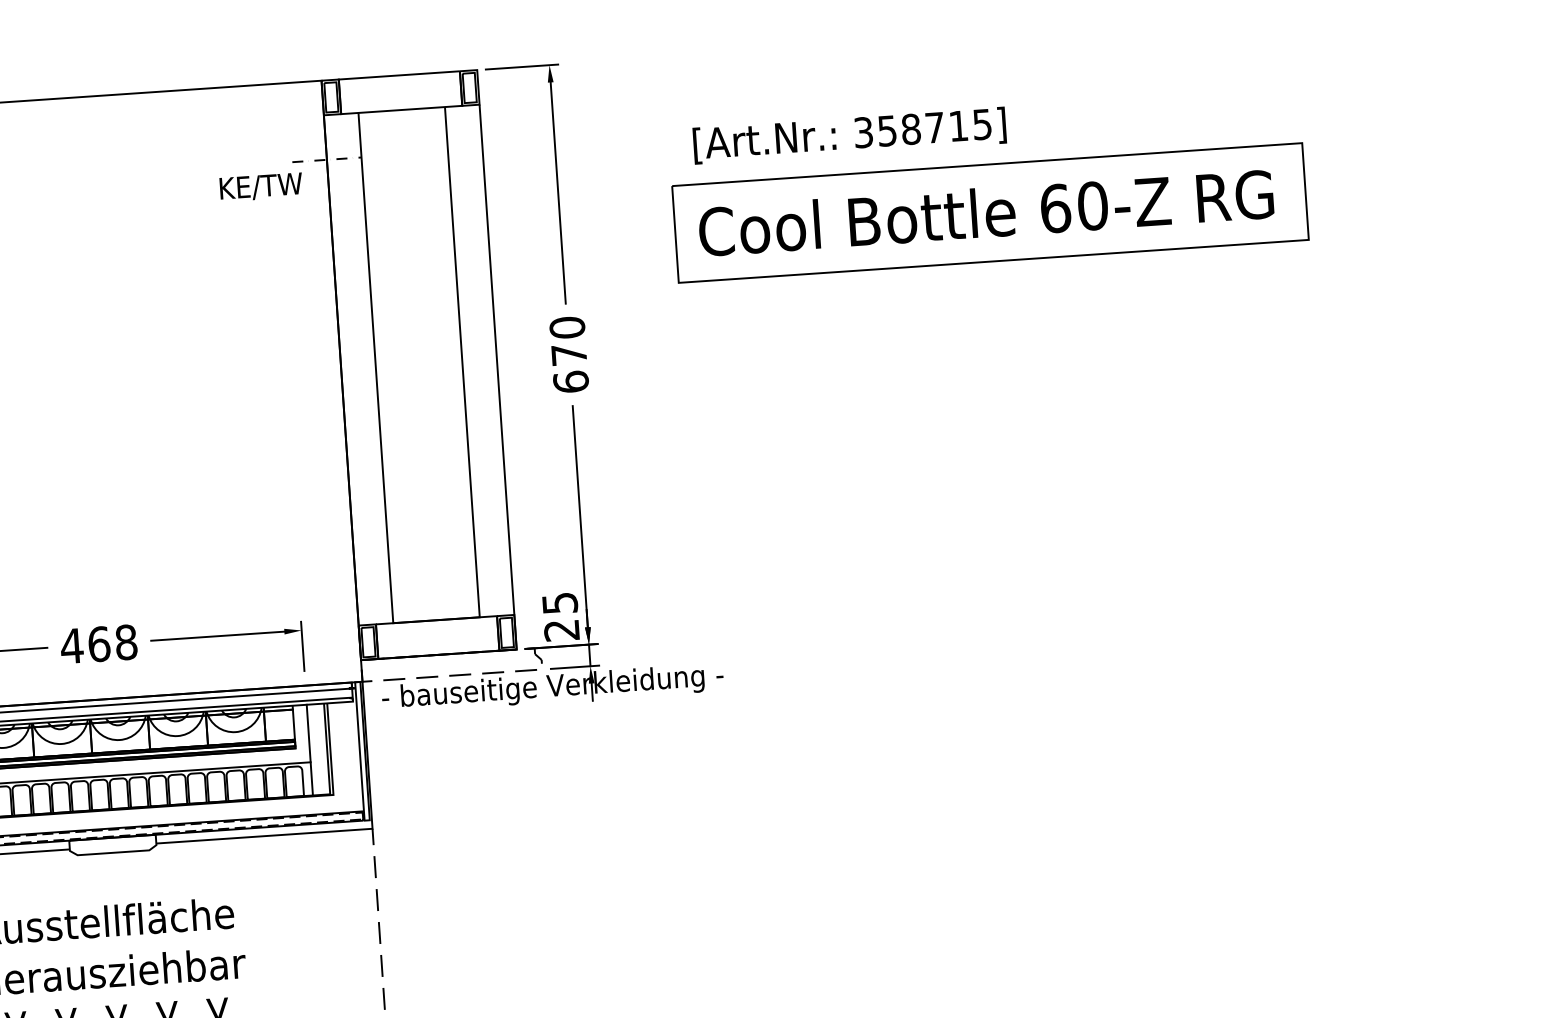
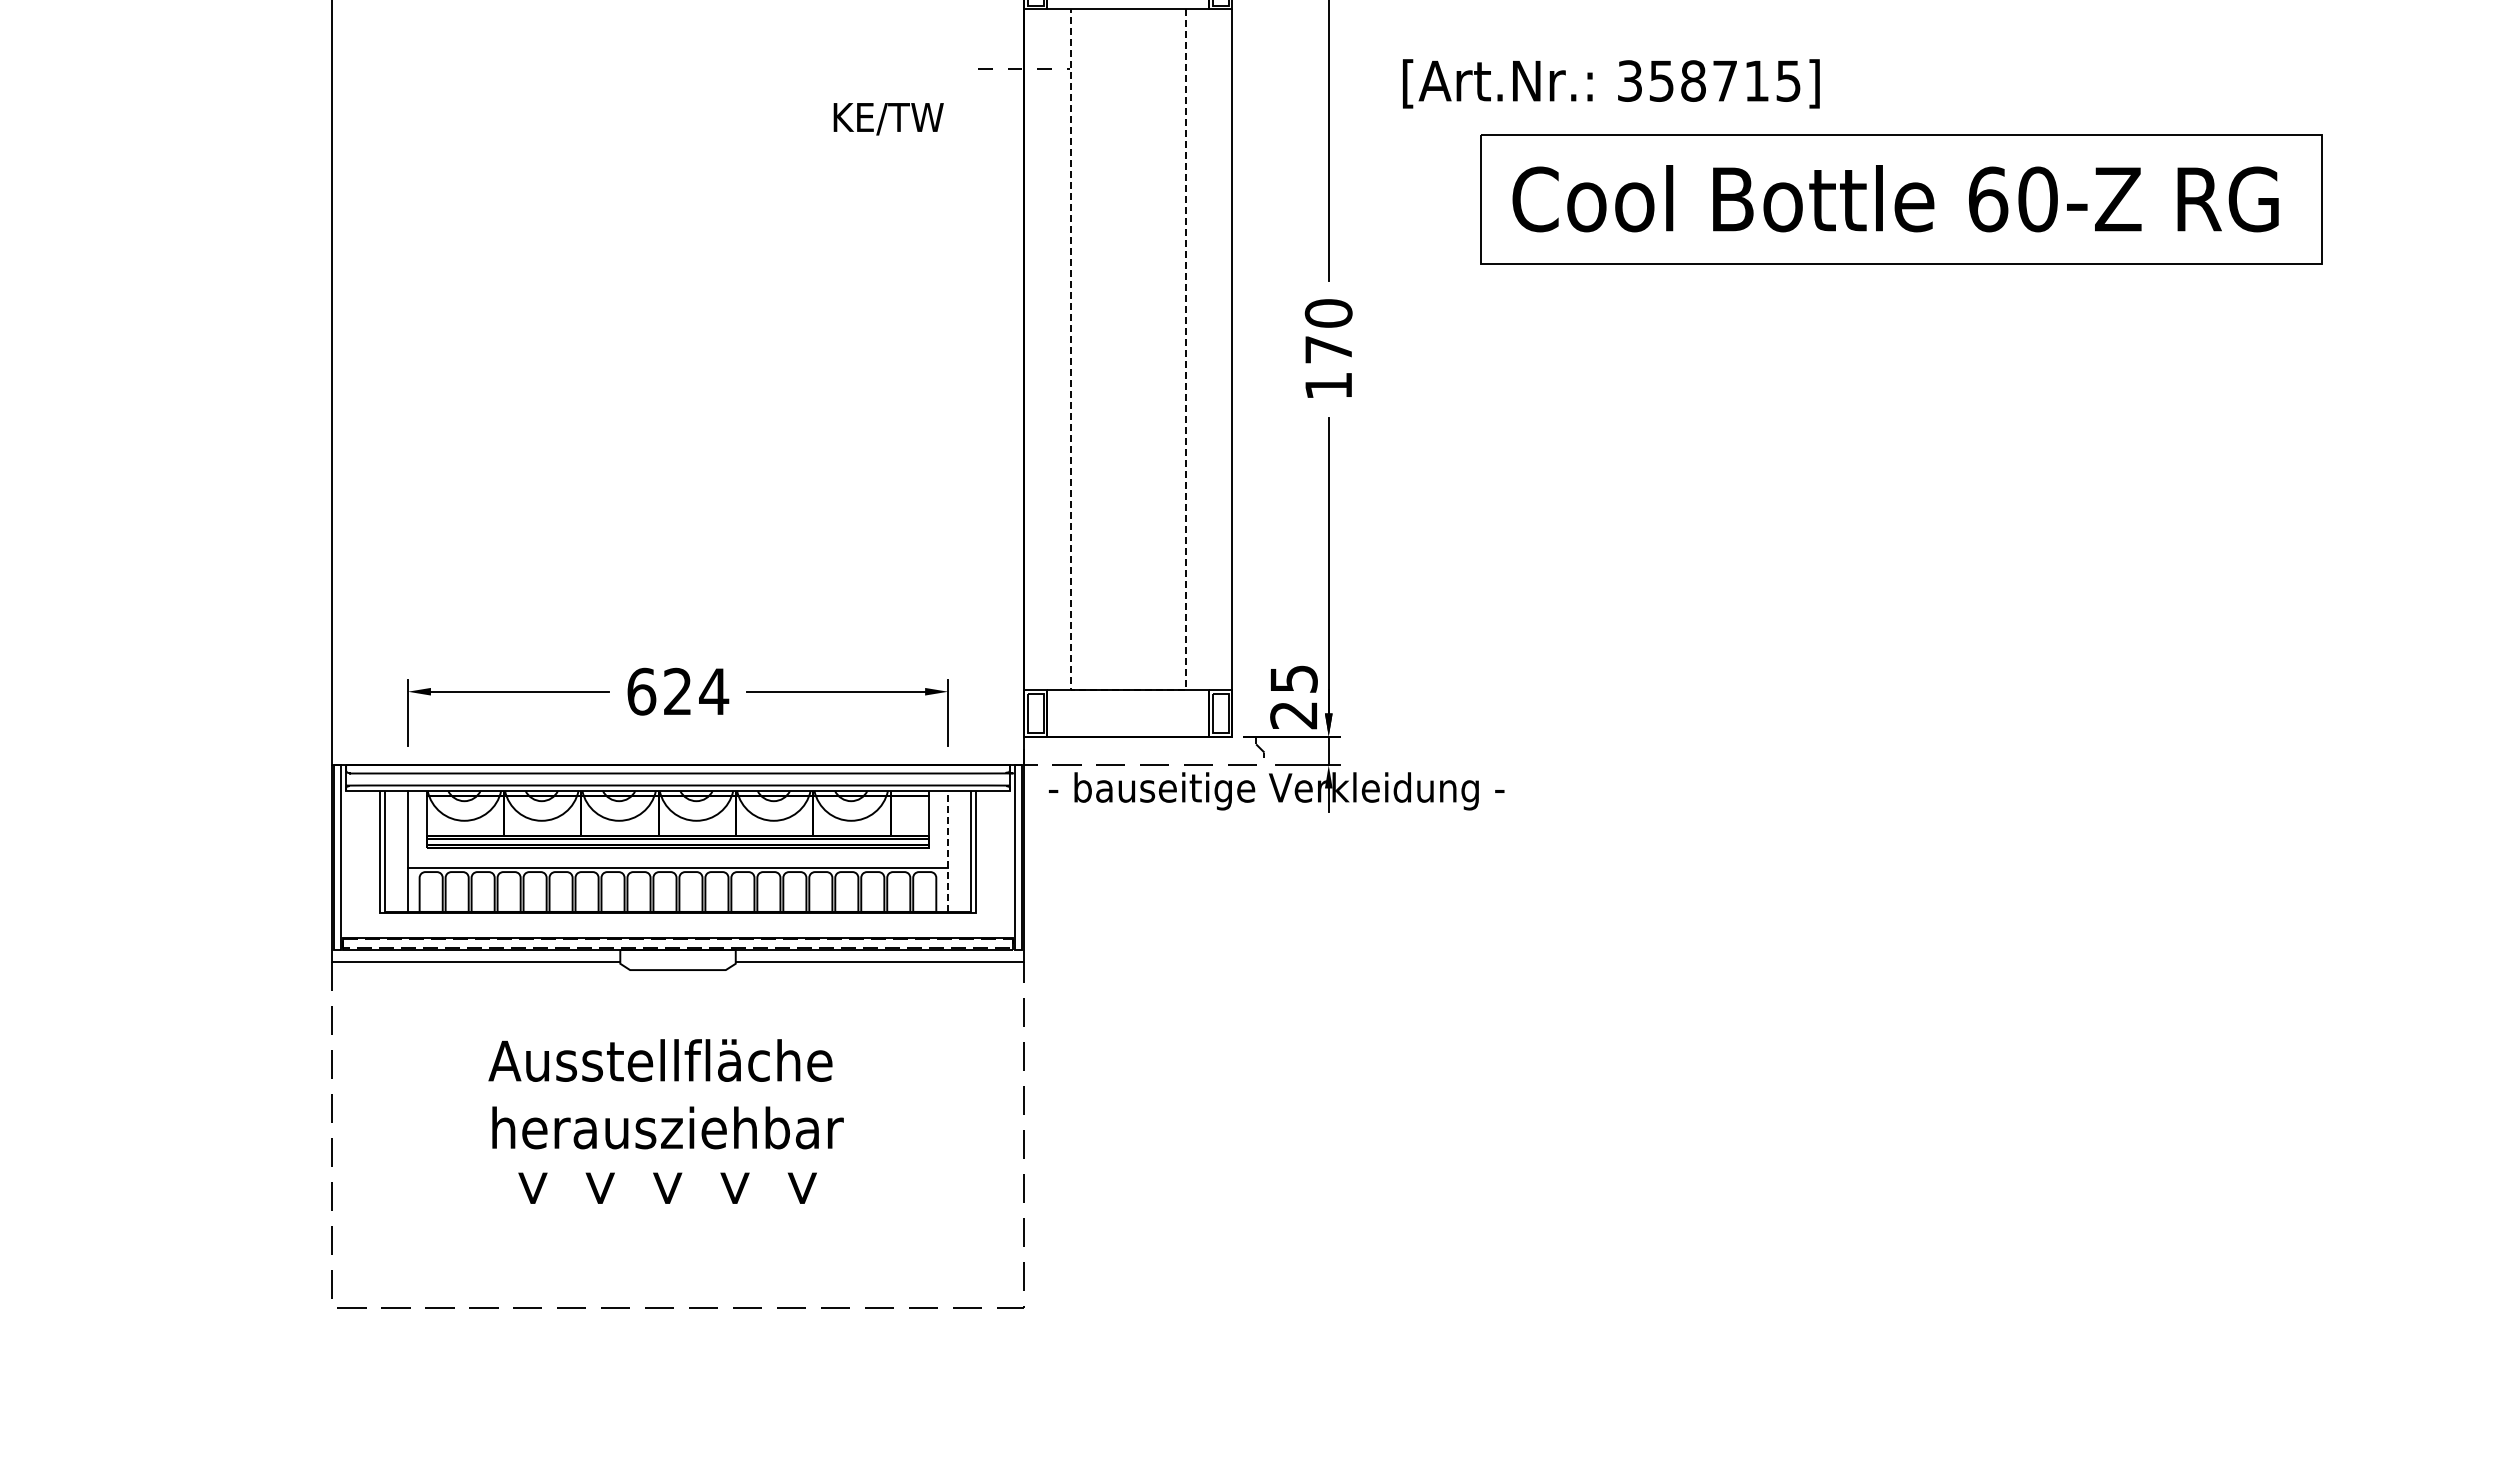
text: (849, 135) -> (1611, 83), moved
text: (261, 187) -> (888, 119), moved
text: (570, 381) -> (1328, 385), 670 -> 170
line: (436, 620) -> (1128, 690), solid -> dashed
text: (98, 644) -> (677, 691), 468 -> 624
line: (310, 750) -> (948, 851), solid -> dashed

